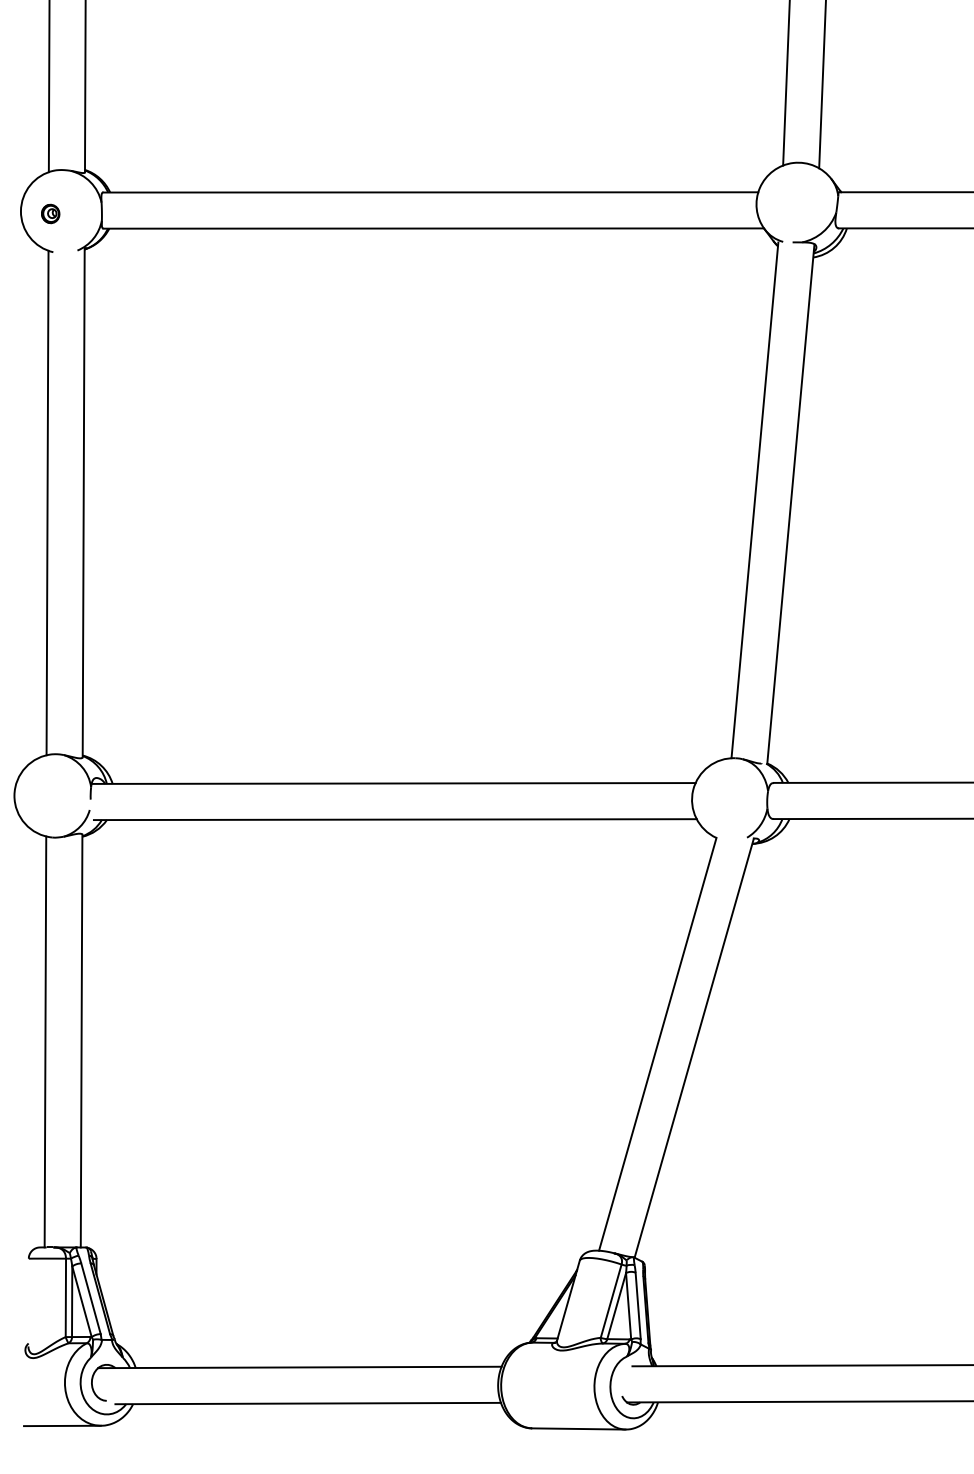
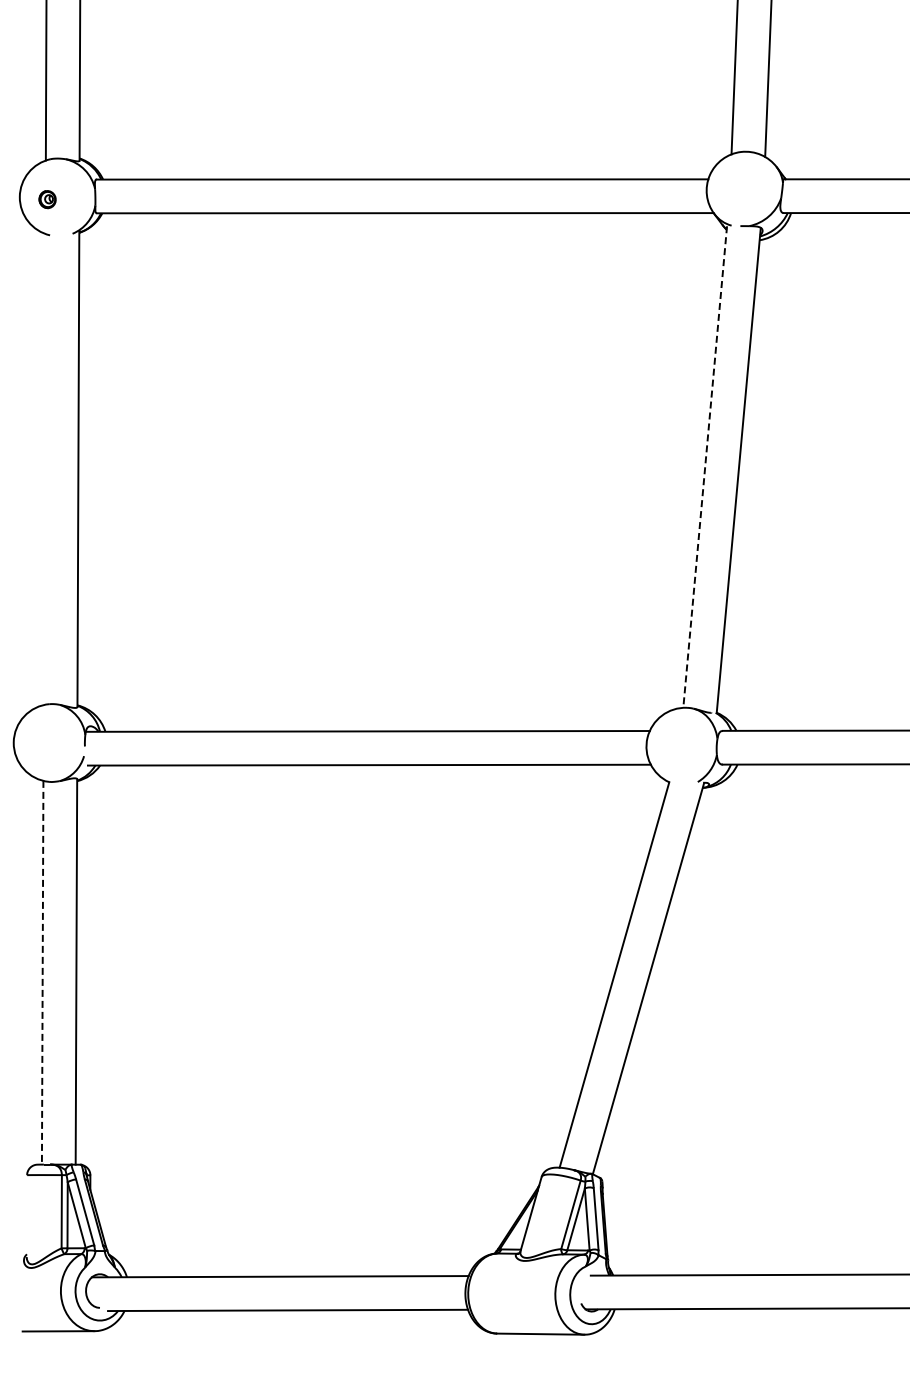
line: (755, 500) -> (705, 467), solid -> dashed
line: (47, 503) -> (44, 469), removed
line: (45, 1041) -> (42, 972), solid -> dashed

